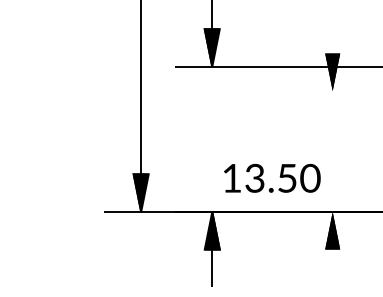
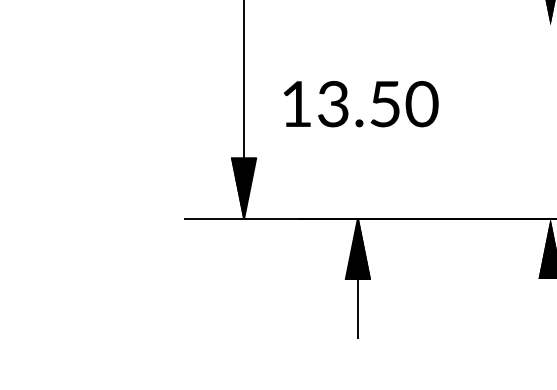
text: (272, 177) -> (361, 102), moved

